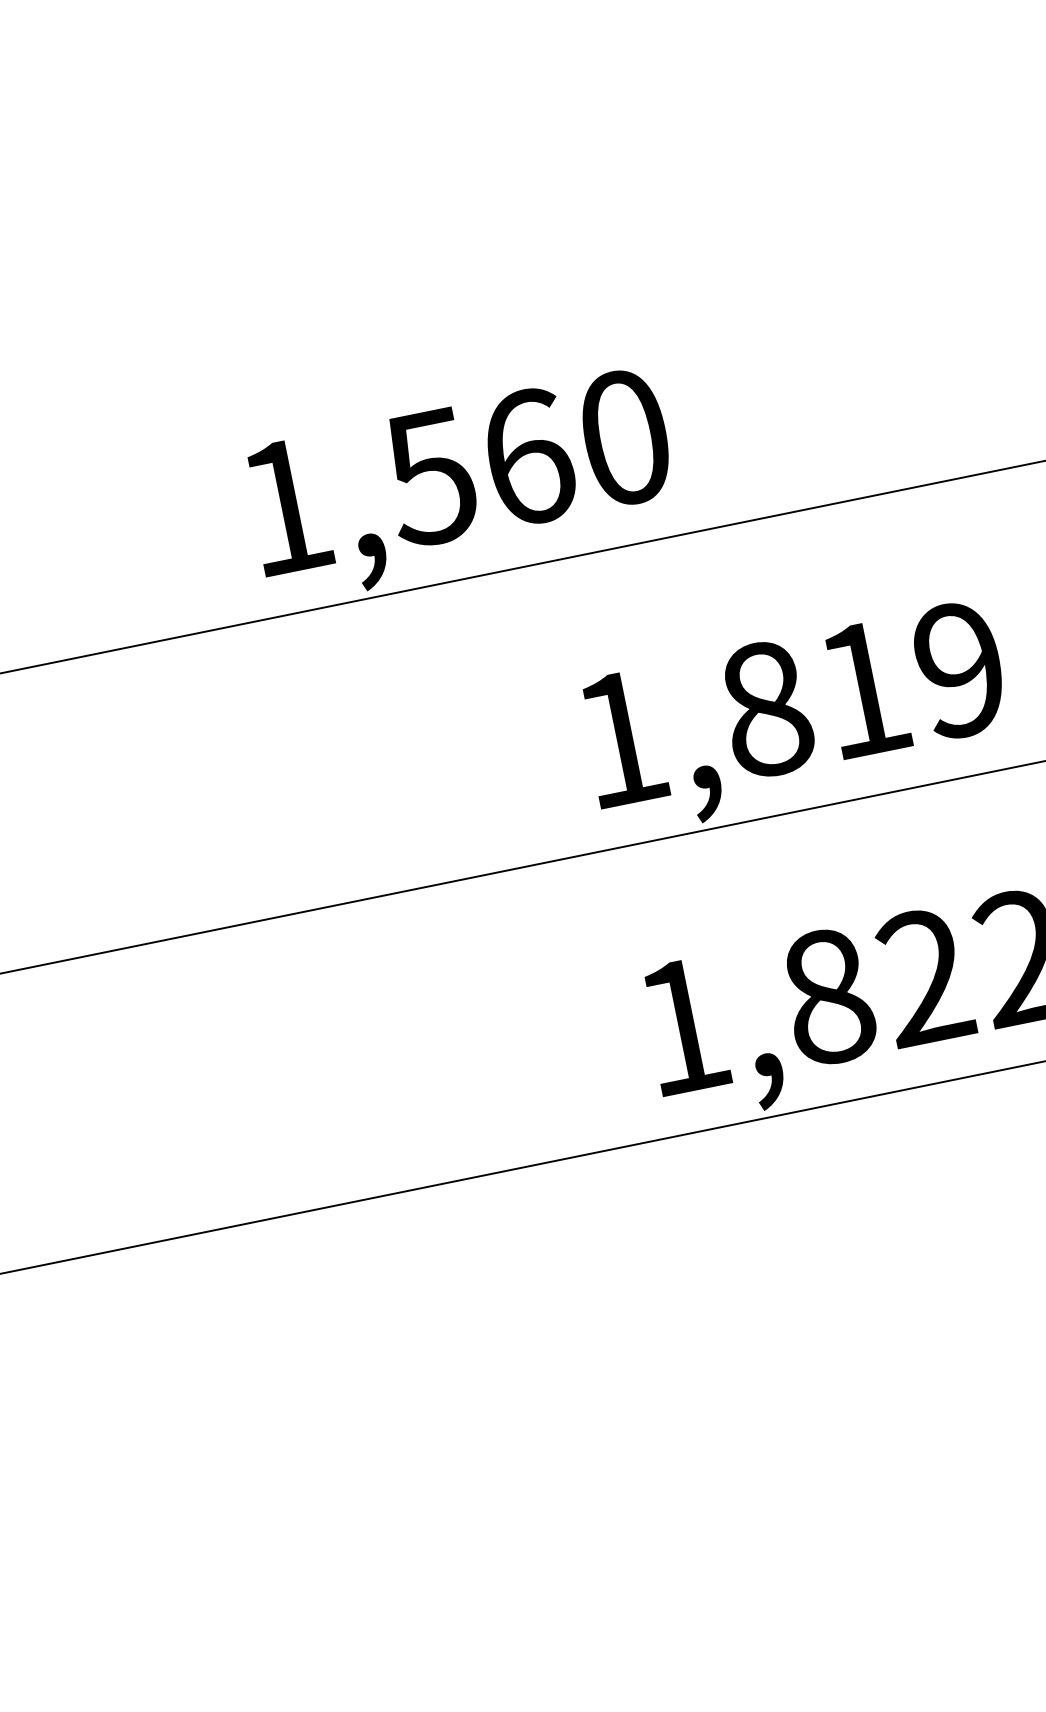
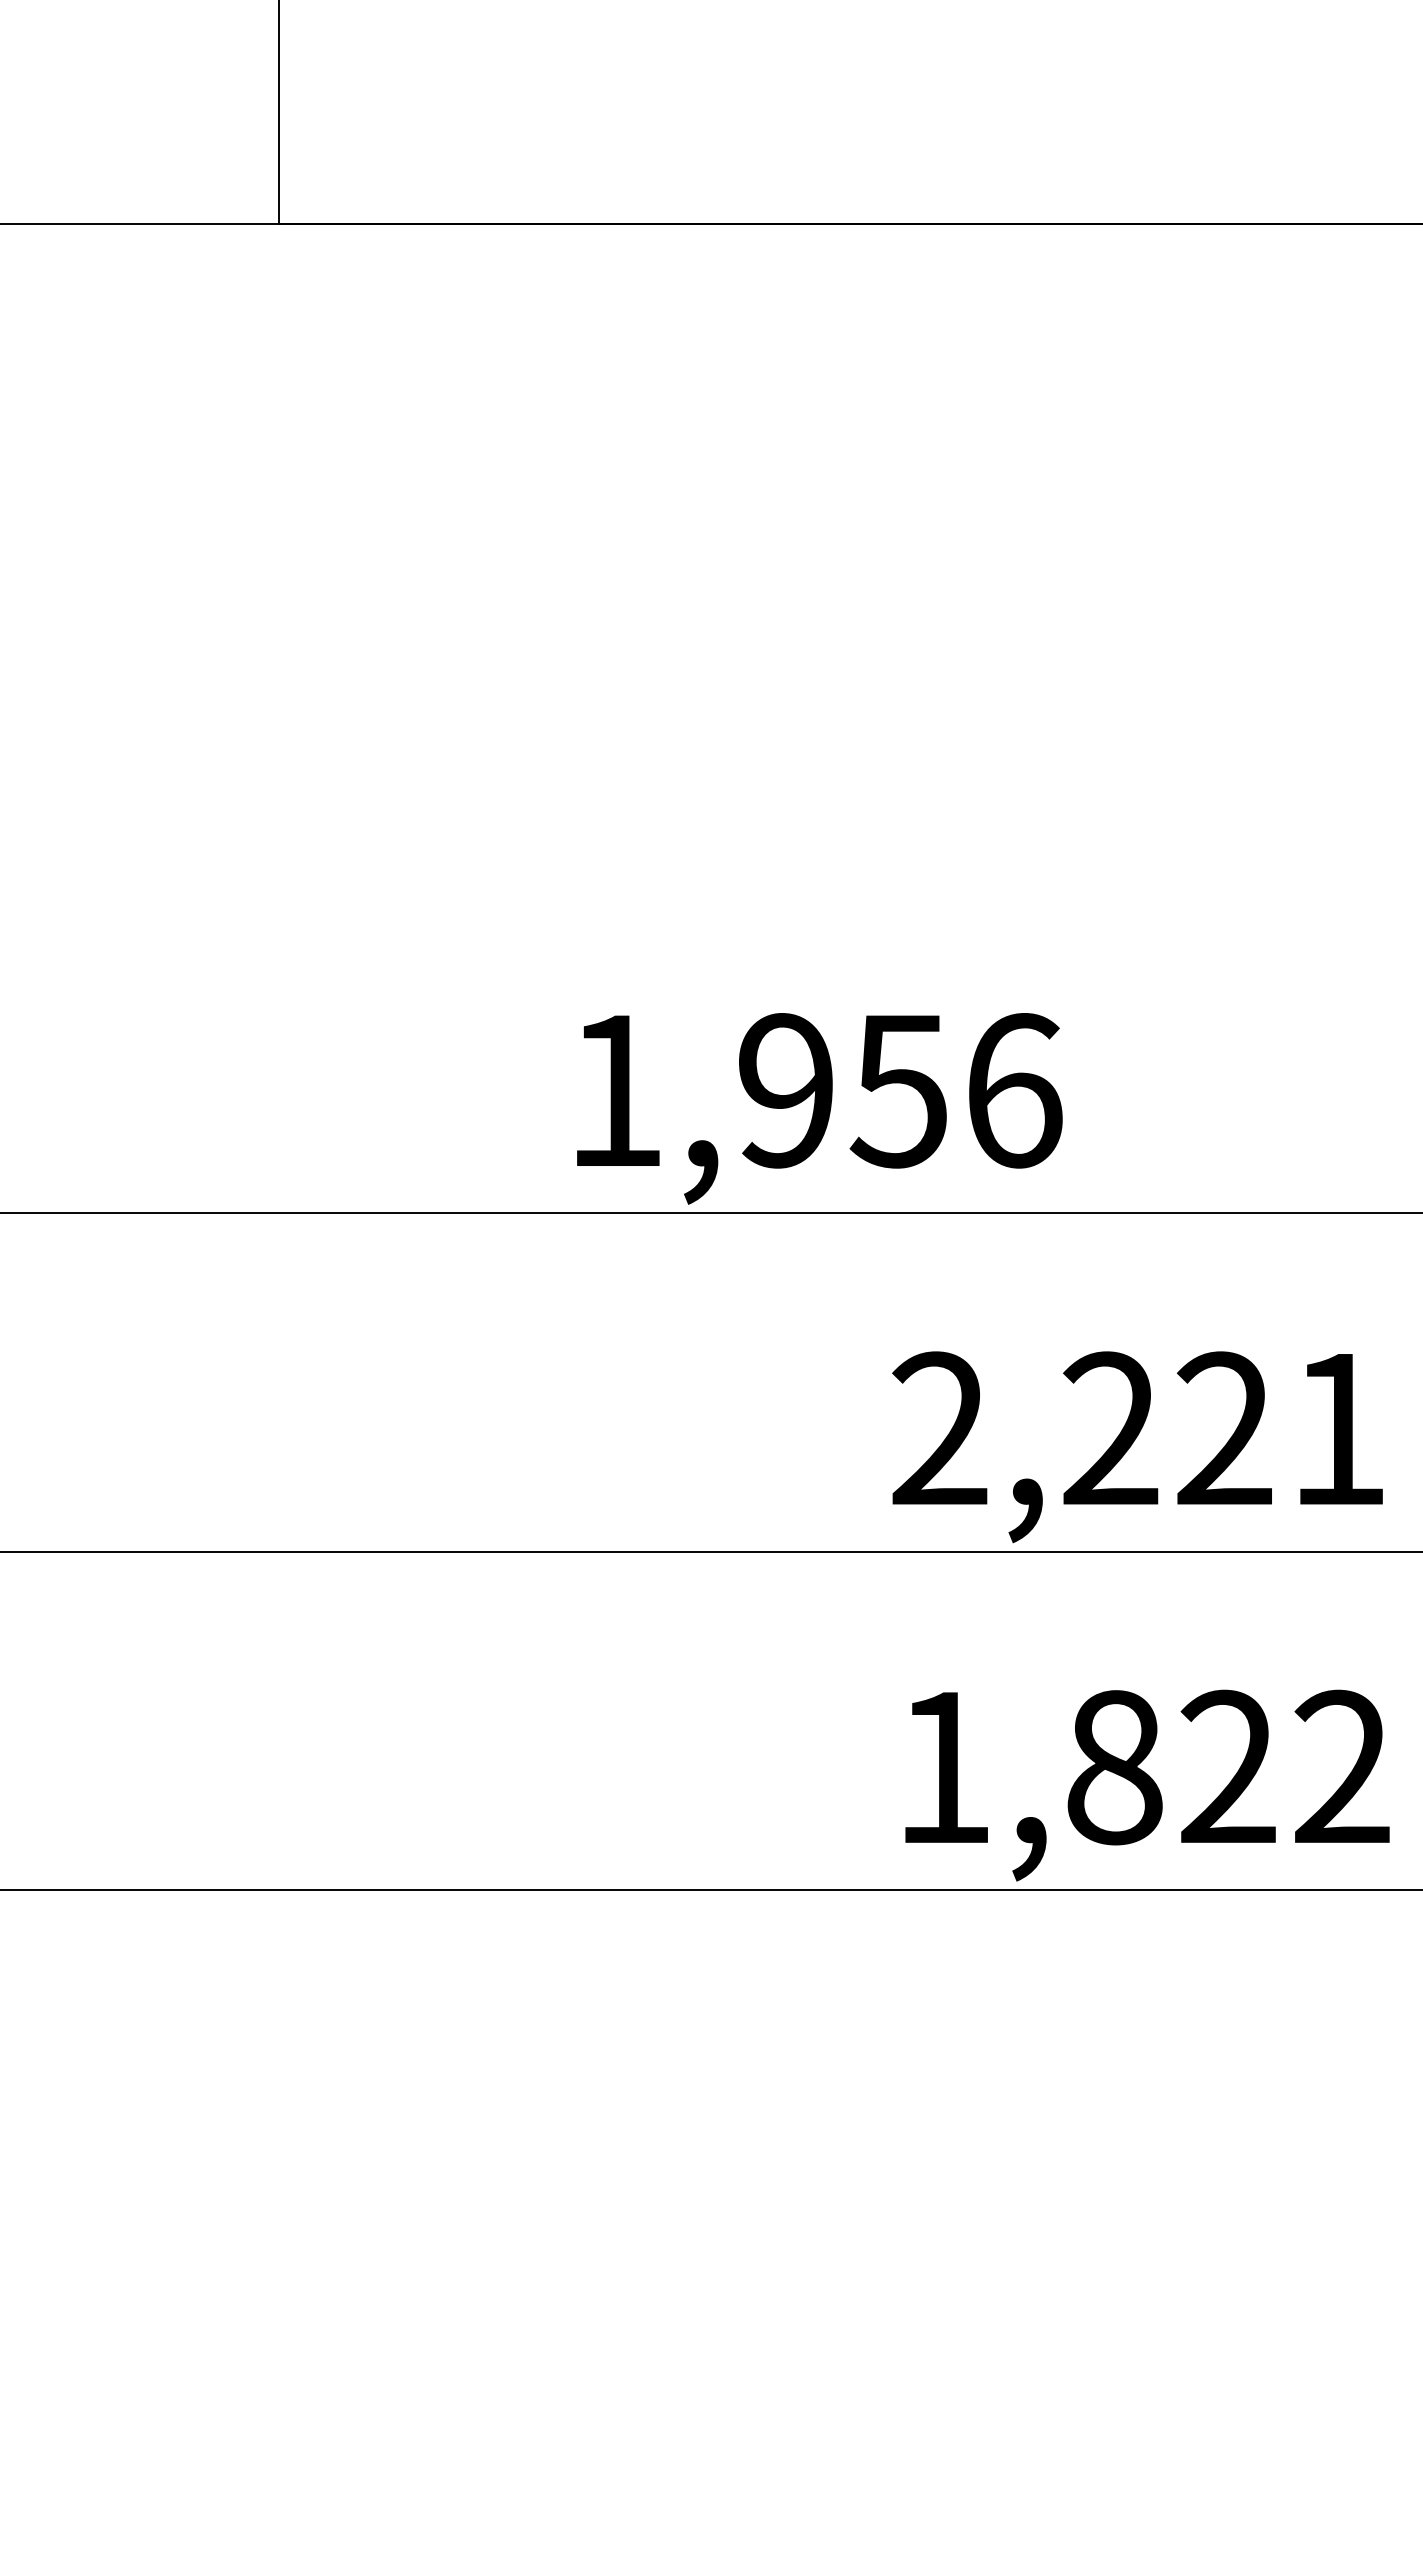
text: (526, 457) -> (898, 1090), 1,560 -> 1,956
text: (789, 703) -> (1138, 1428), 1,819 -> 2,221

